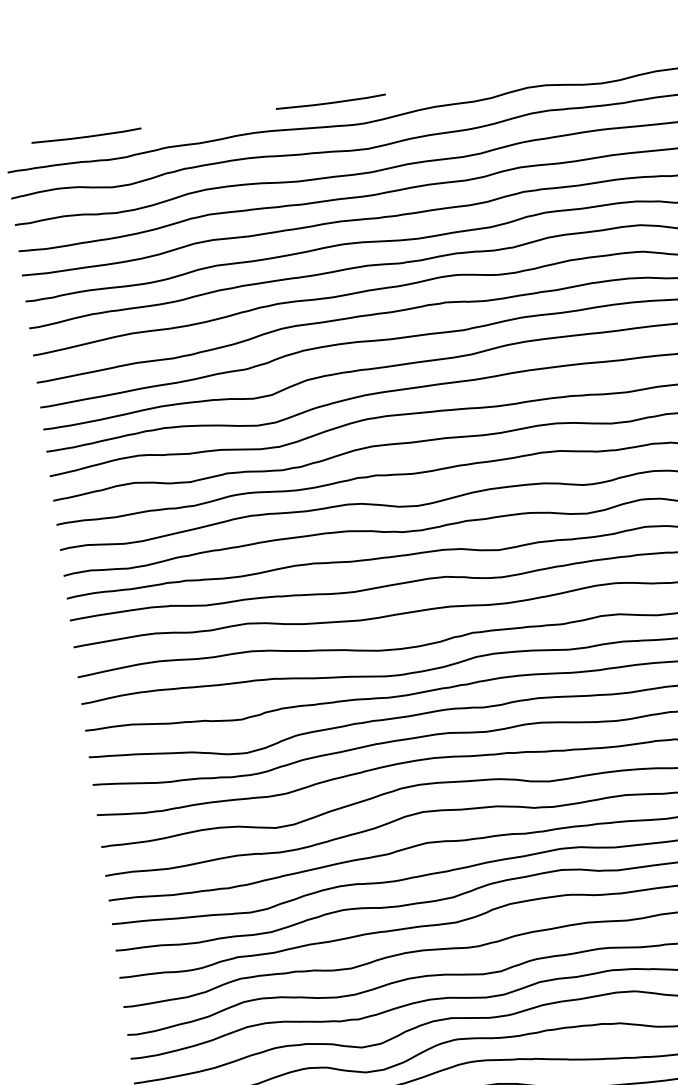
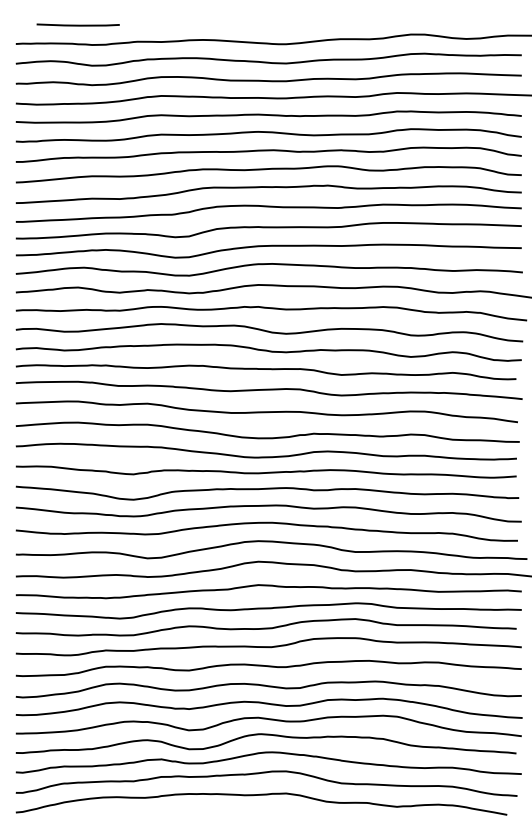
line: (329, 101) -> (262, 24), removed

